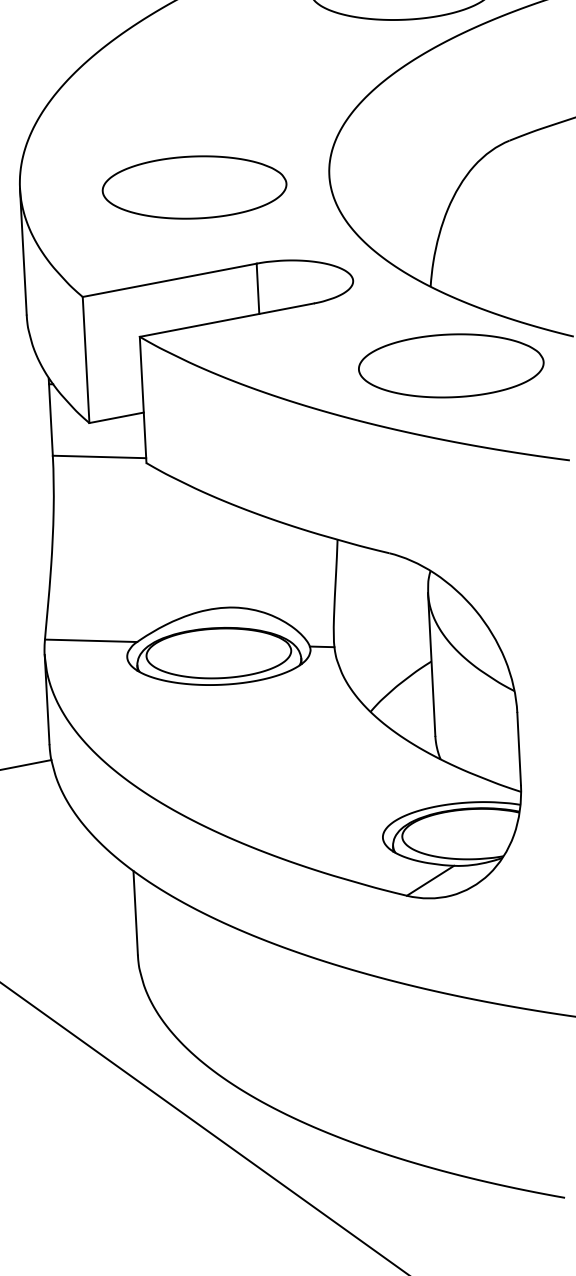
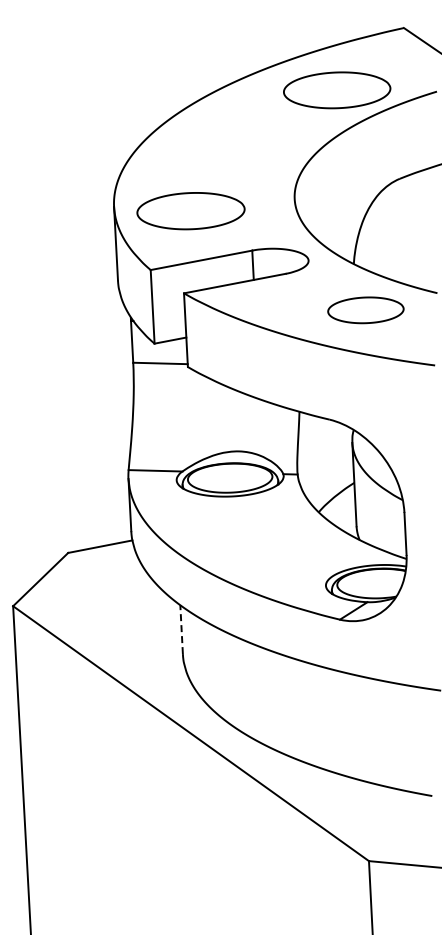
part: (193, 188) -> (190, 211), moved
part: (450, 366) -> (365, 310), size x0.7
line: (135, 912) -> (181, 629), solid -> dashed

